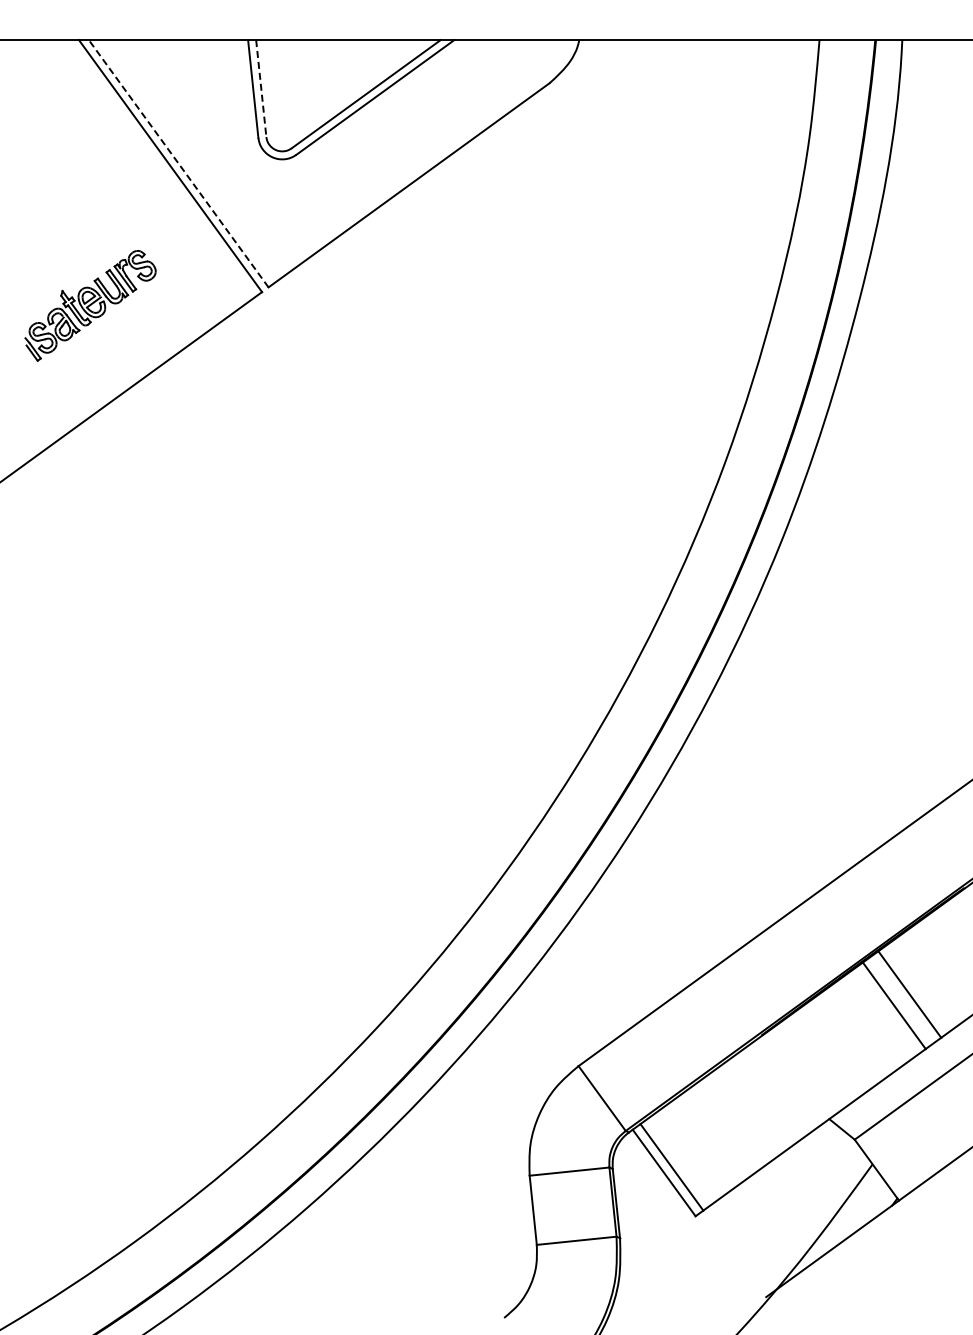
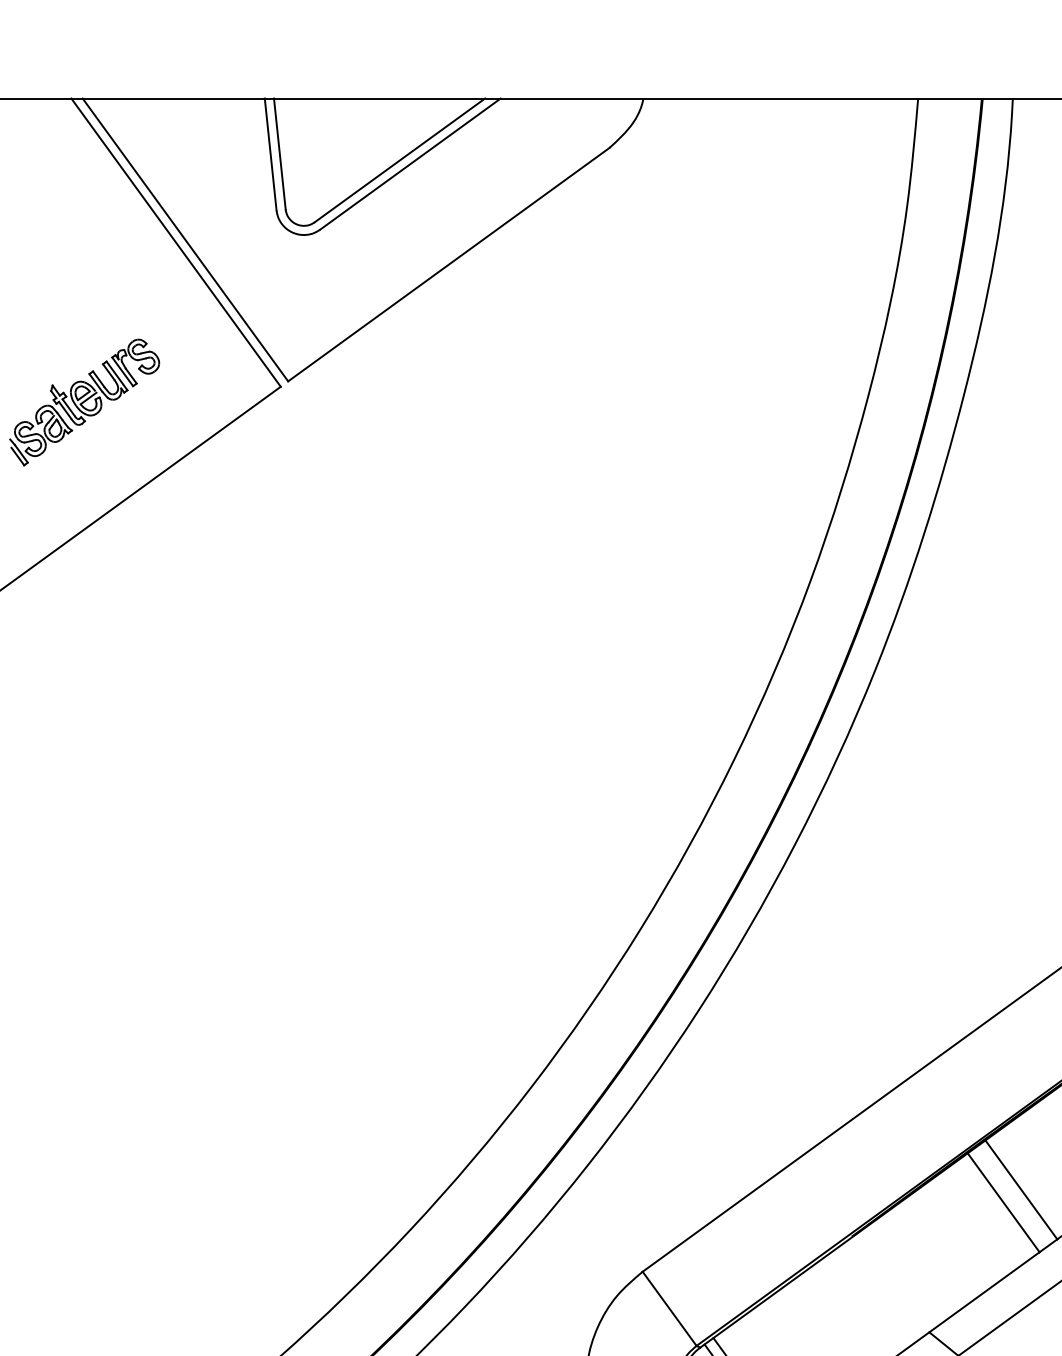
line: (261, 88) -> (280, 153), dashed -> solid
line: (178, 163) -> (185, 239), dashed -> solid

